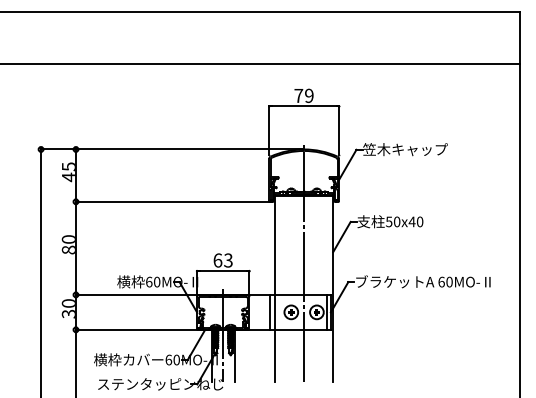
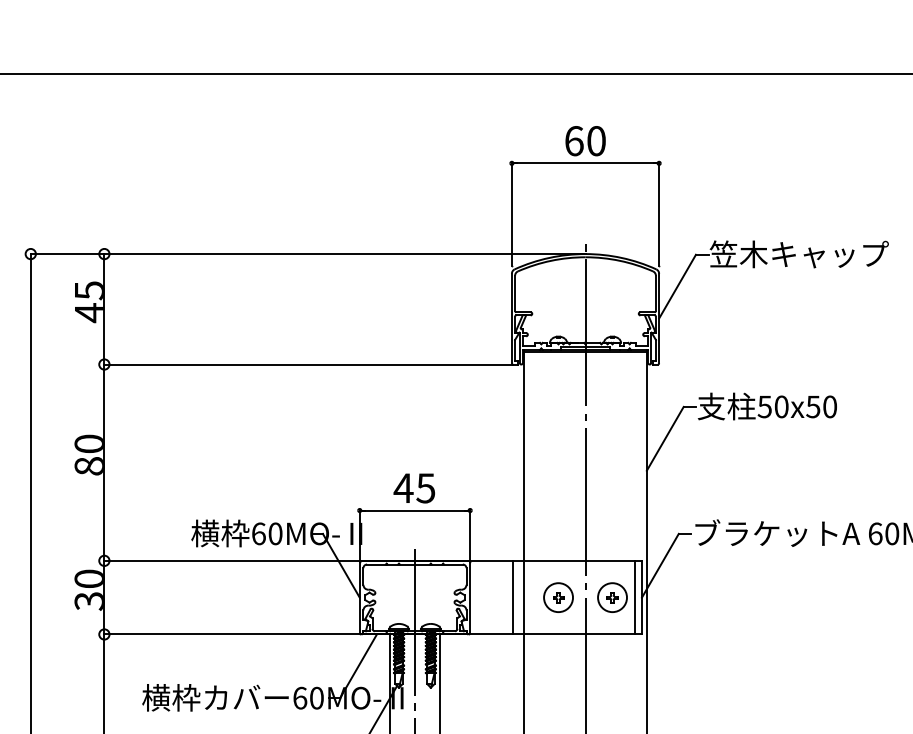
text: (303, 95) -> (584, 140), 79 -> 60
text: (411, 221) -> (811, 406), 50x40 -> 50x50
text: (222, 260) -> (413, 488), 63 -> 45

